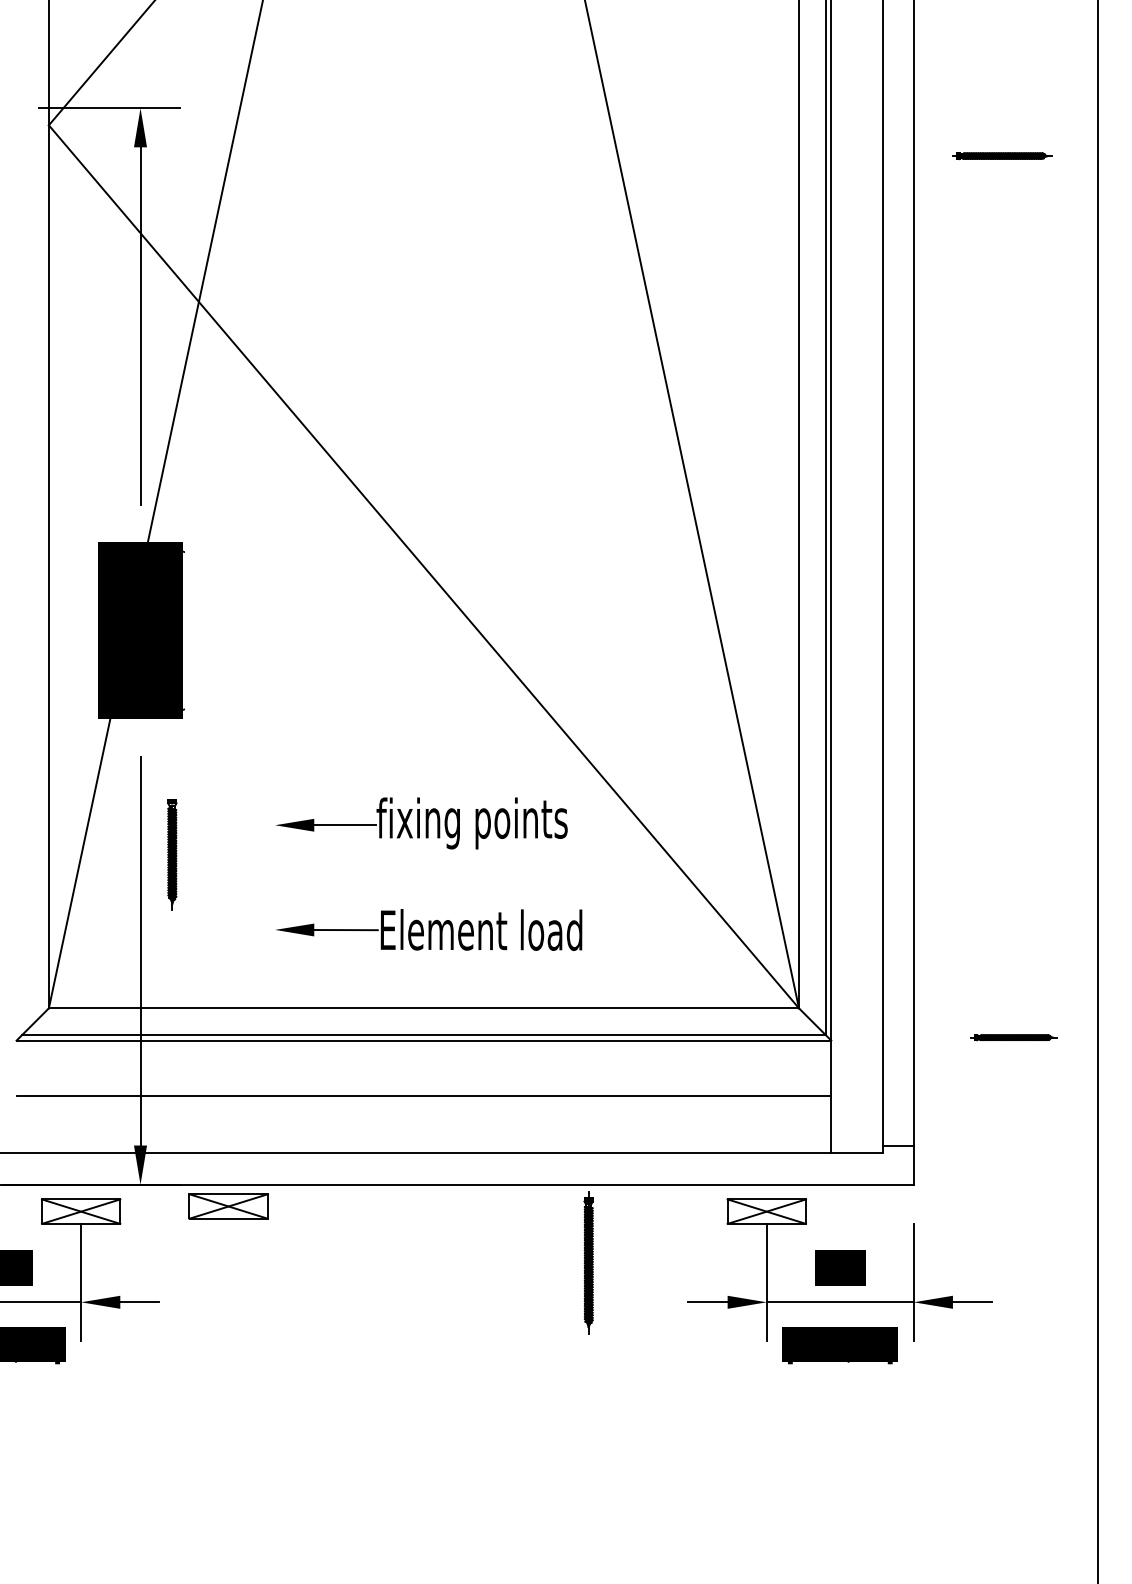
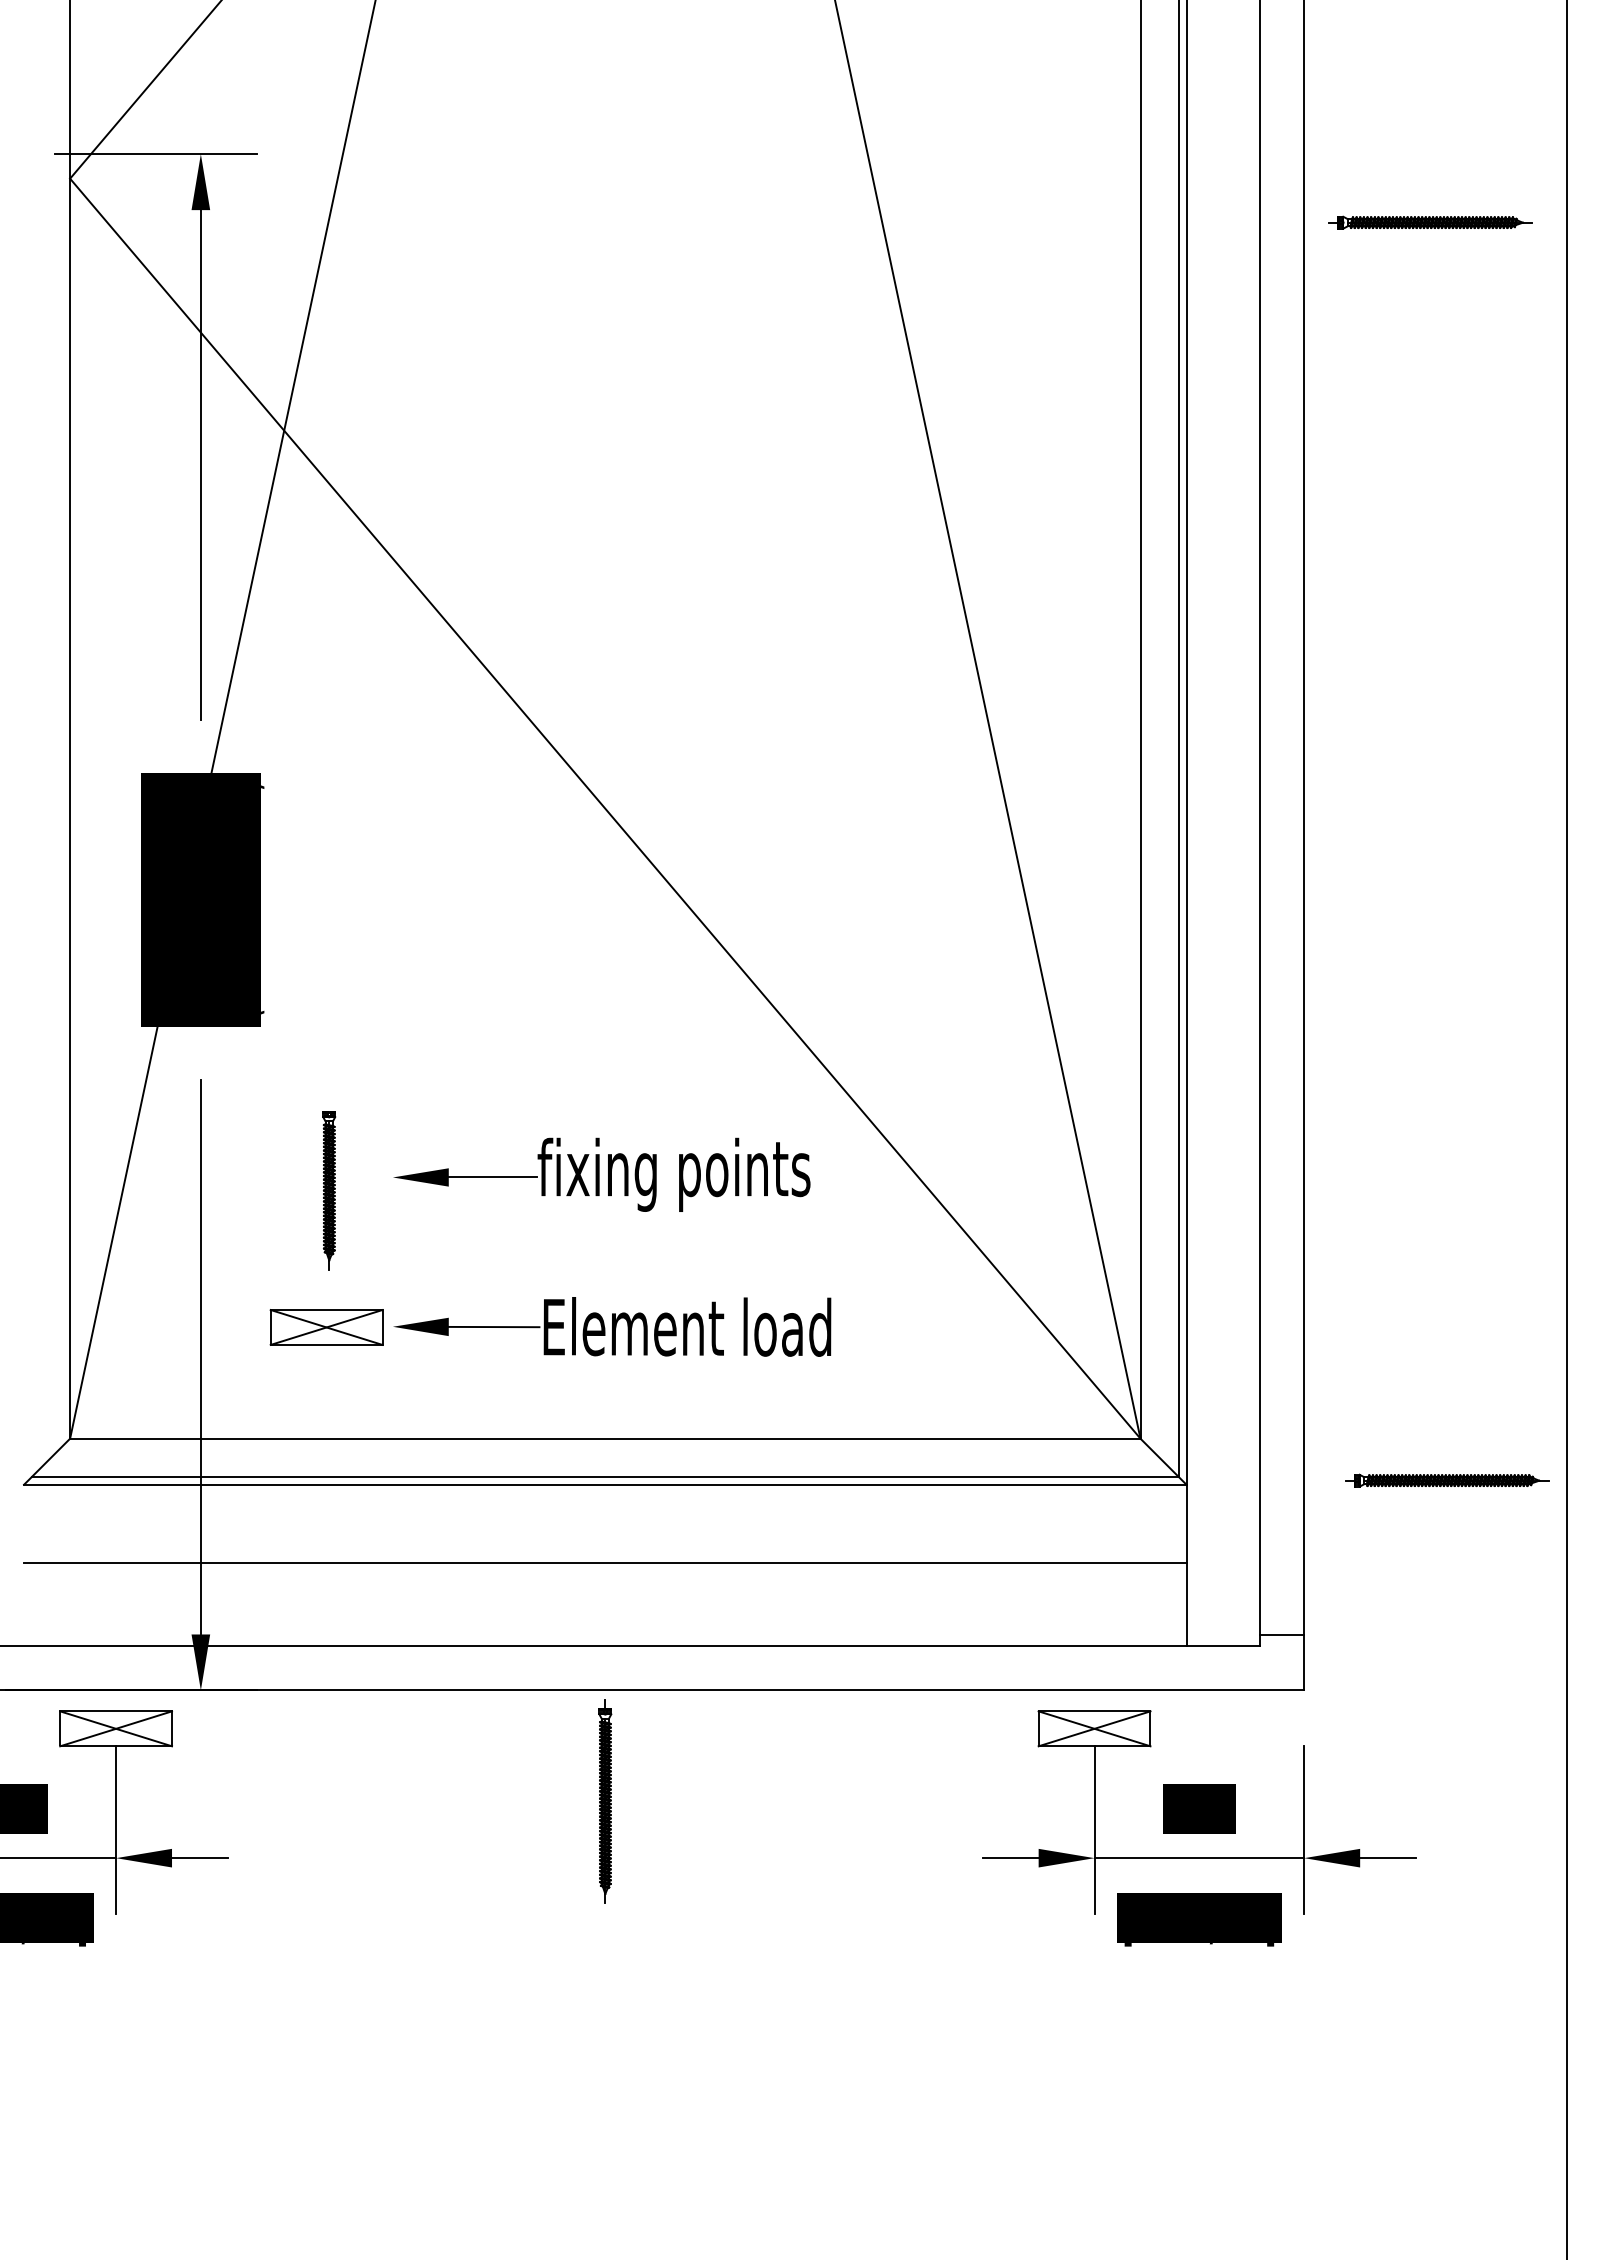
part: (1002, 156) -> (1430, 222), size x1.43
part: (172, 854) -> (329, 1190), moved
part: (1014, 1037) -> (1447, 1480), size x1.67
part: (228, 1206) -> (326, 1327), moved
part: (588, 1262) -> (605, 1801), moved

